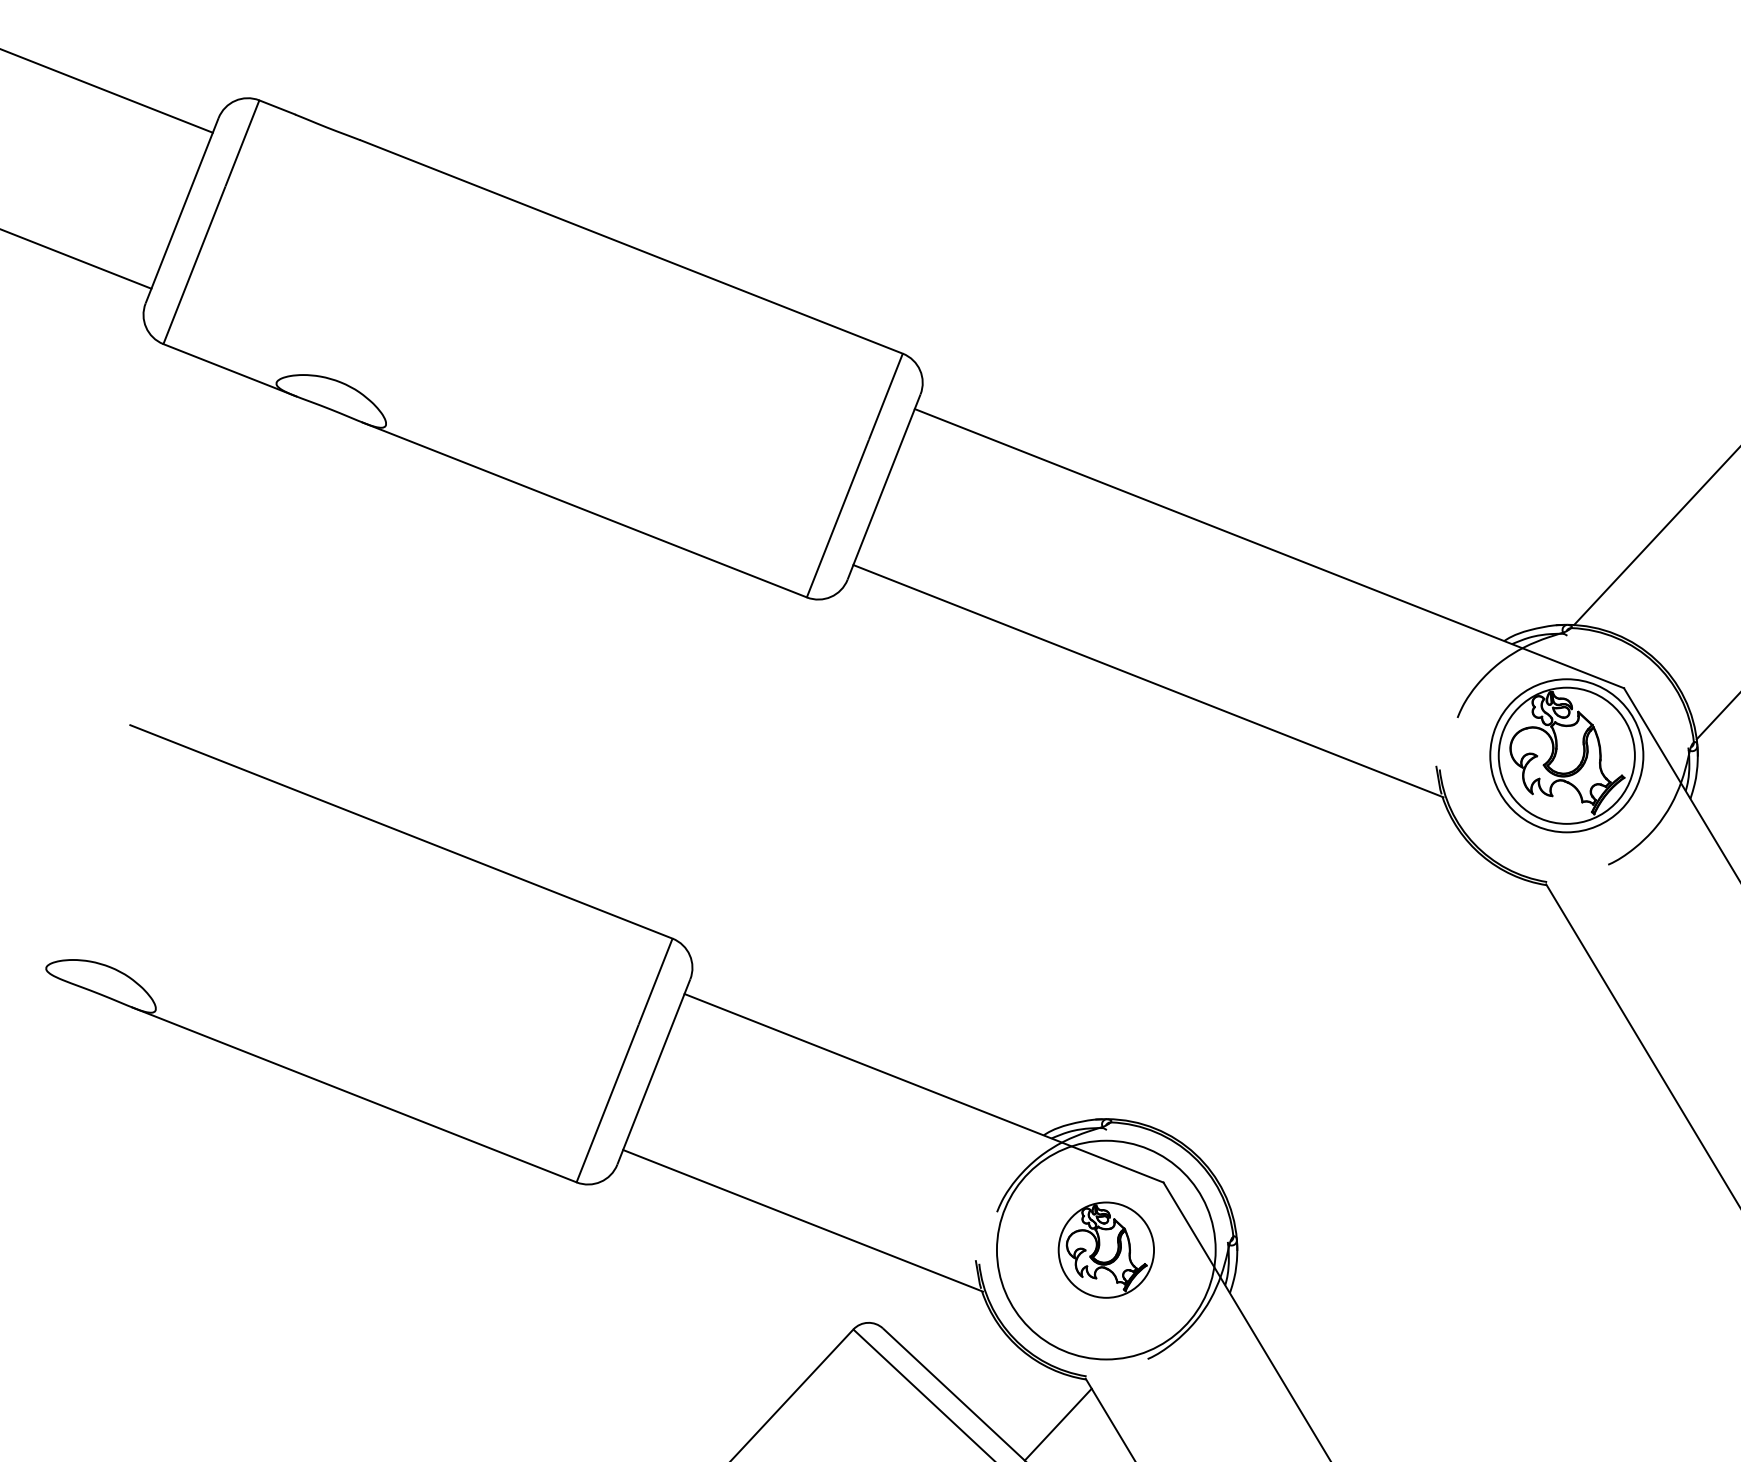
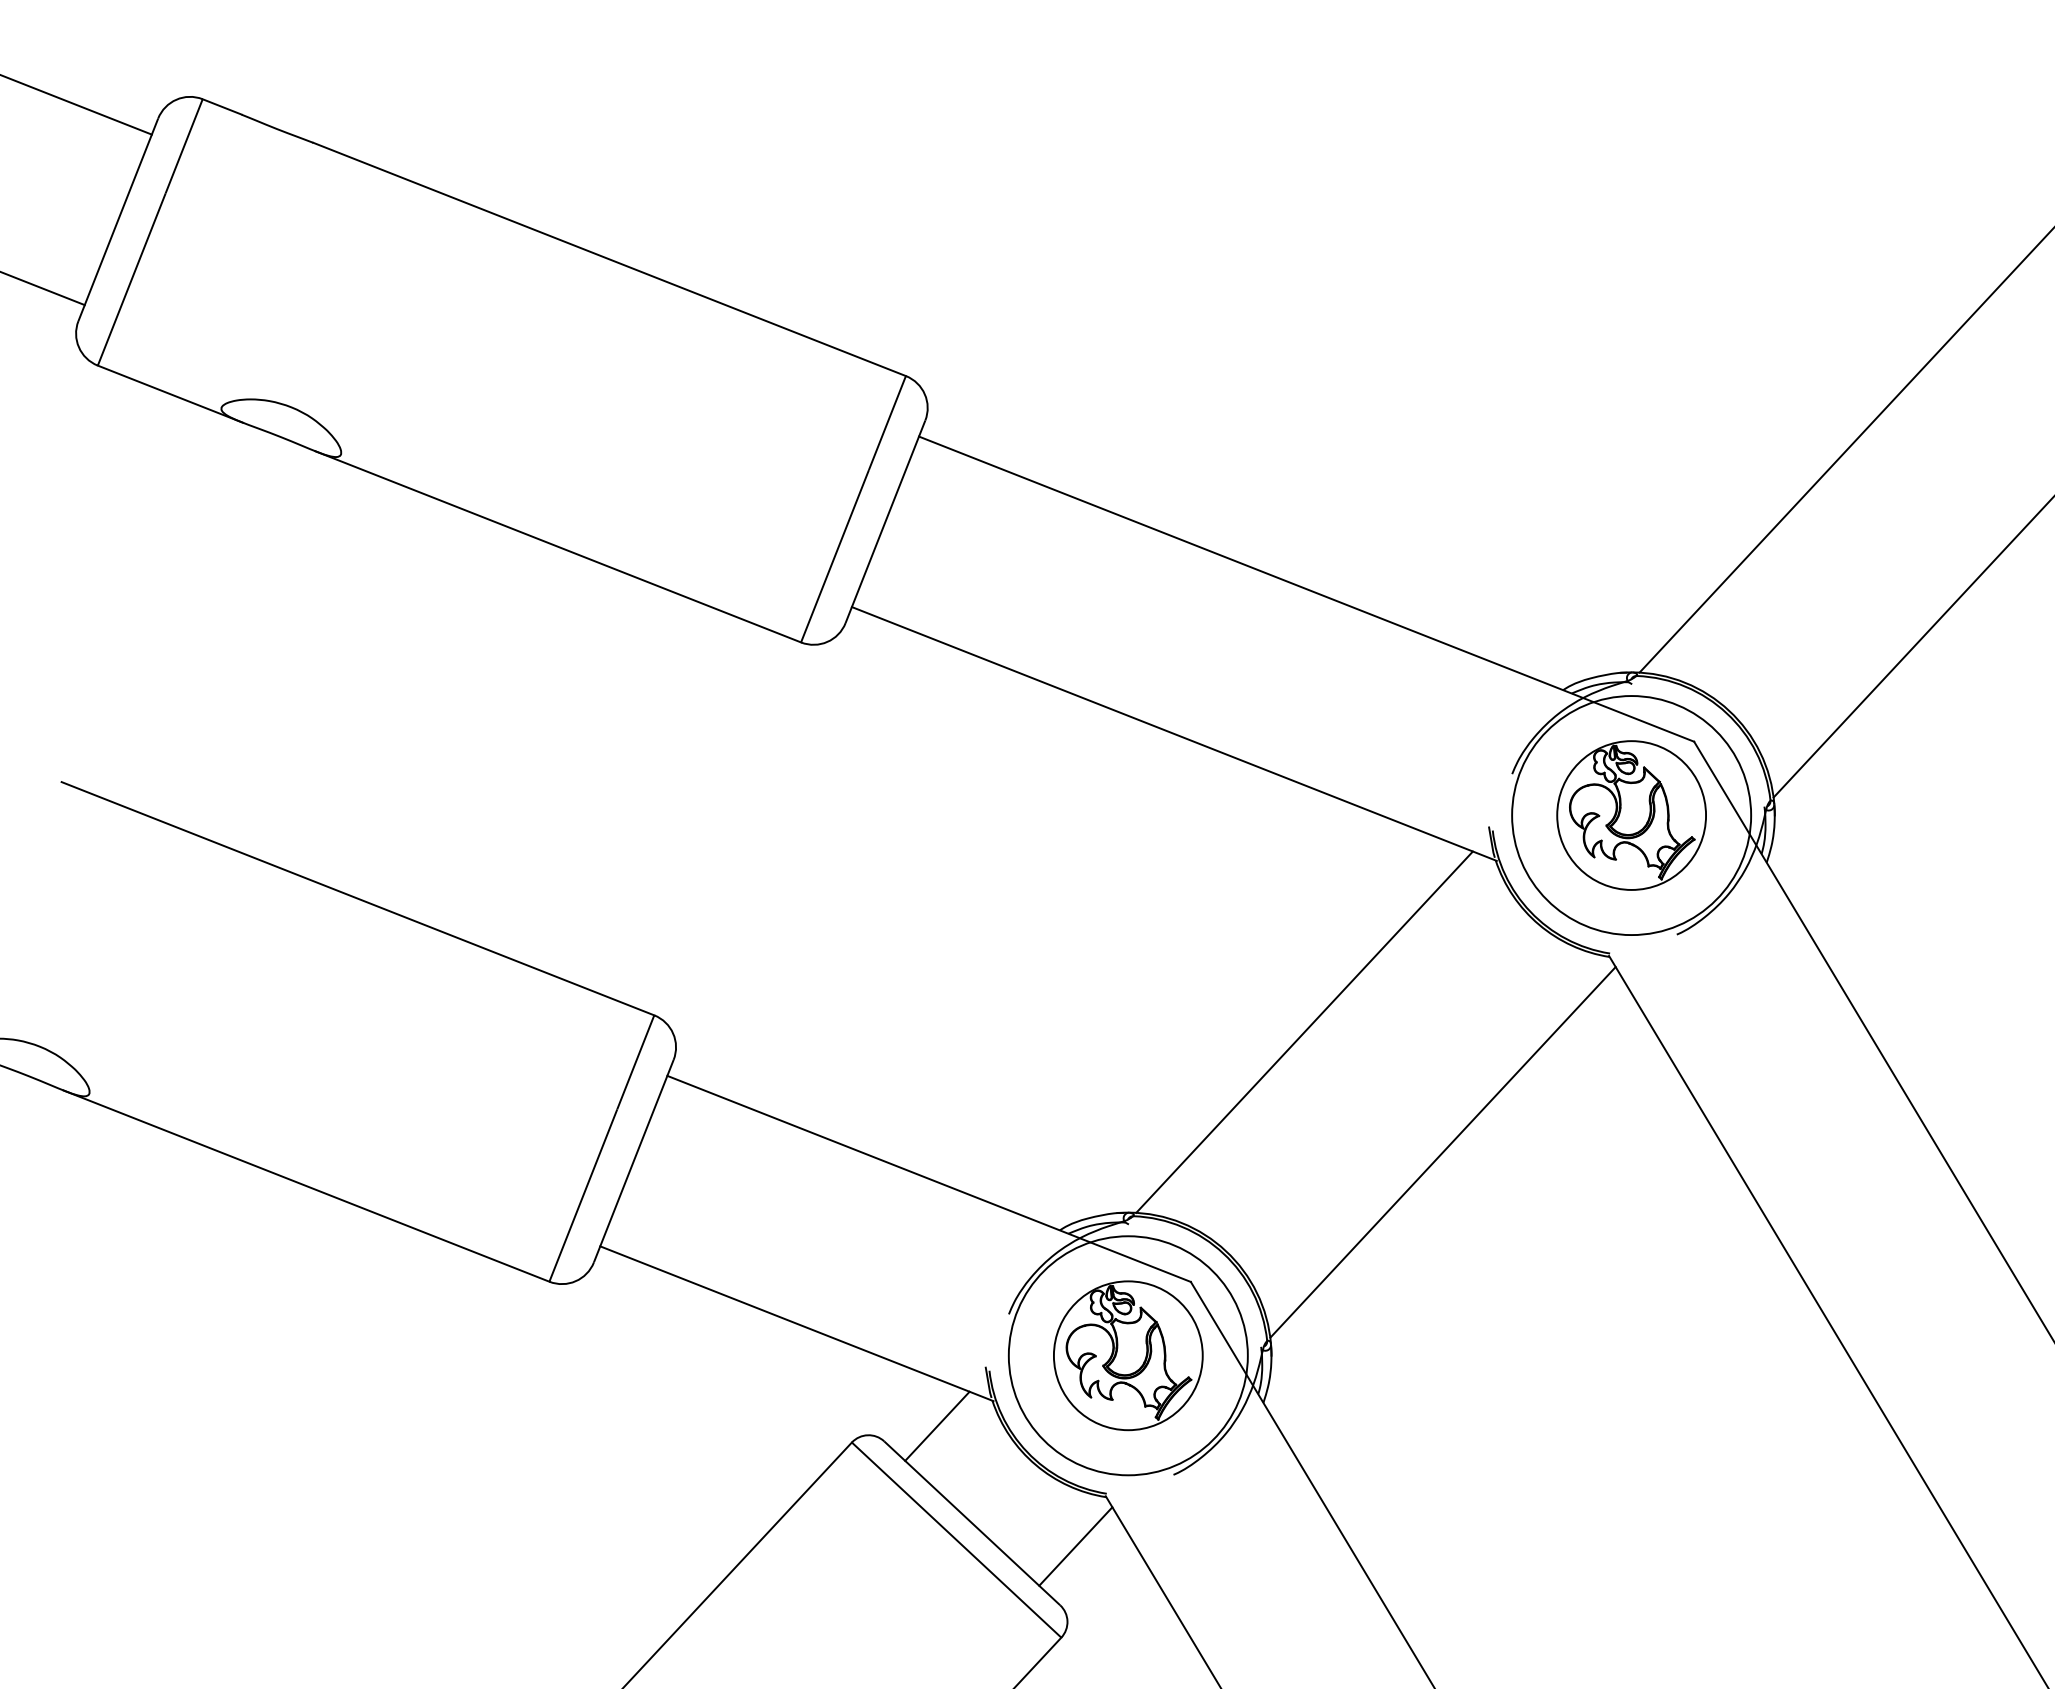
circle: (1566, 755) -> (1631, 815), size x1.43
line: (1267, 953) -> (1304, 1031), added
line: (1393, 1064) -> (1442, 1152), added
part: (1106, 1249) -> (1128, 1355), size x1.43
line: (931, 1313) -> (937, 1425), added

